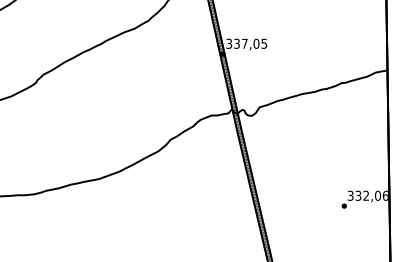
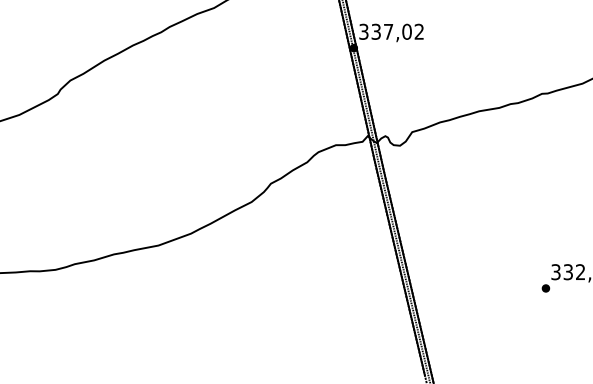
text: (264, 43) -> (419, 31), 337,05 -> 337,02

